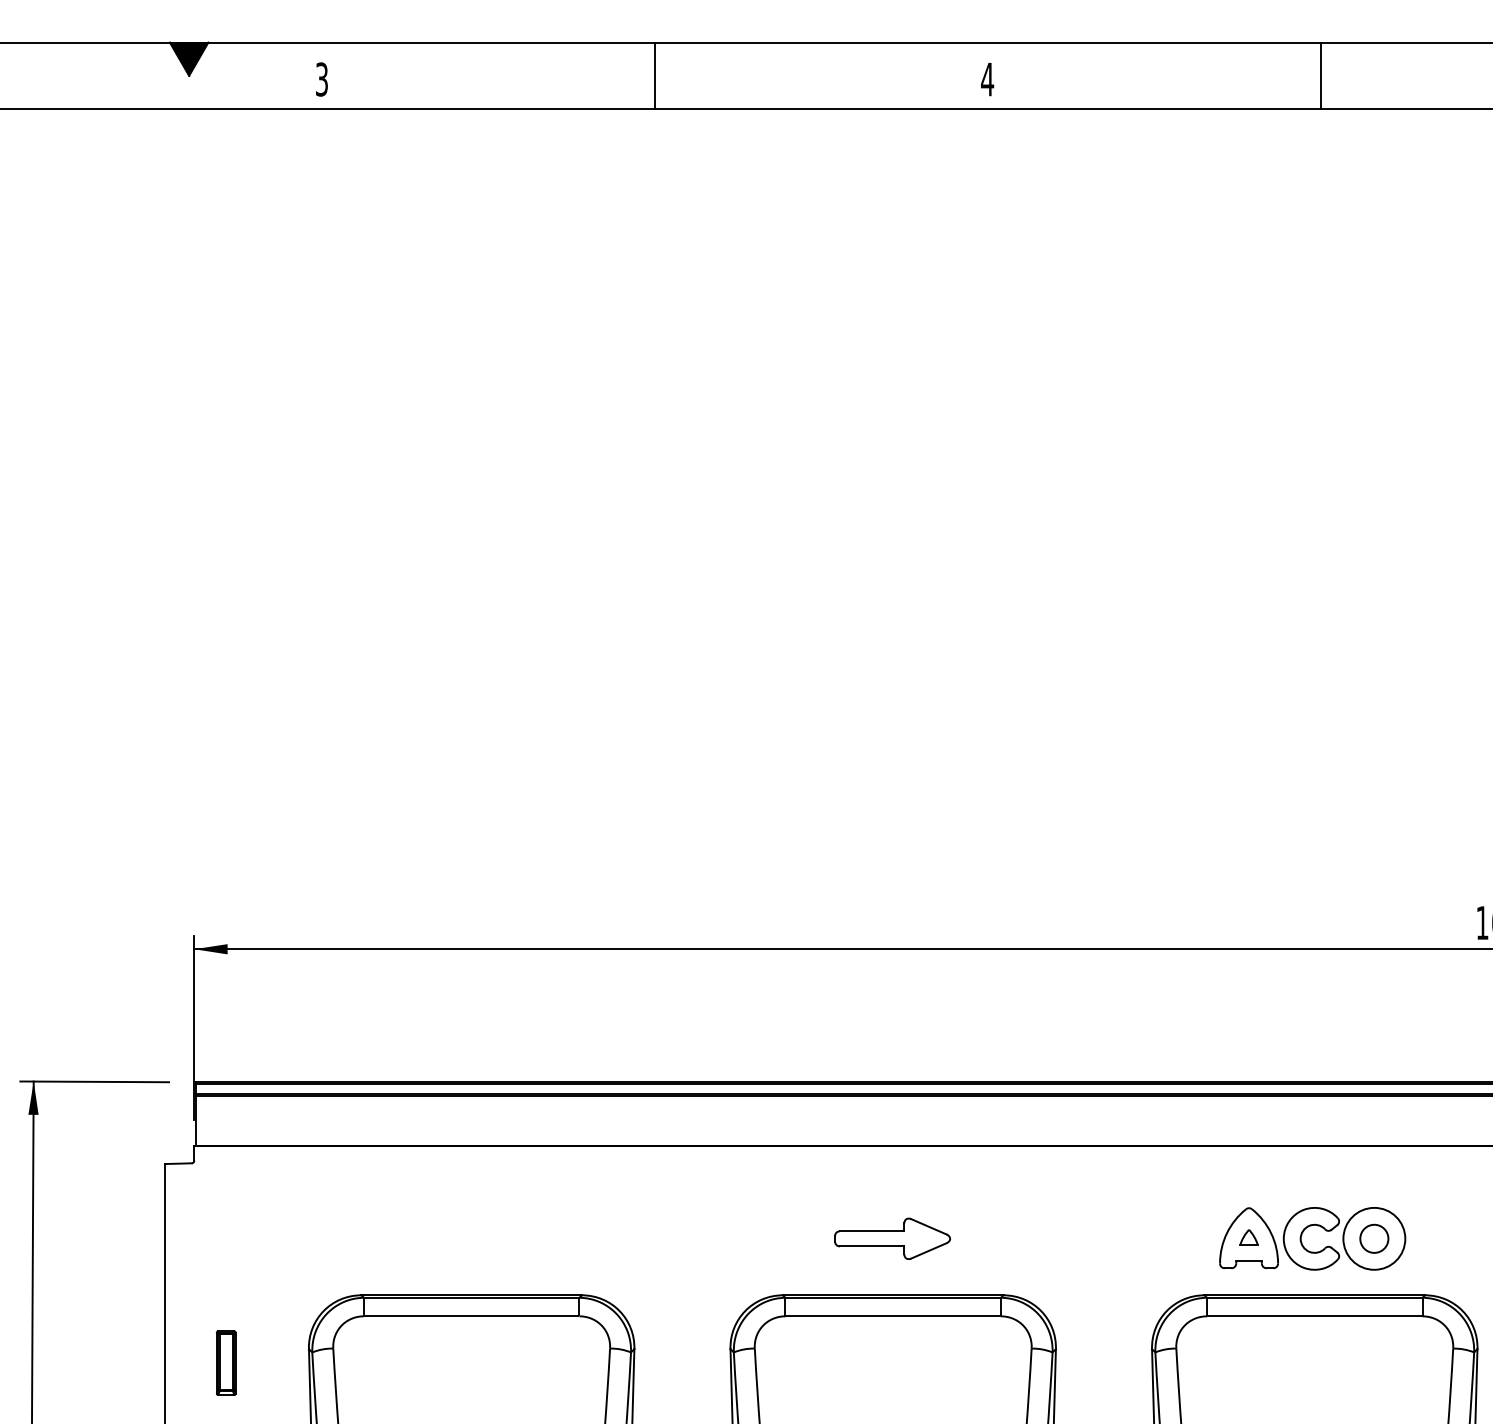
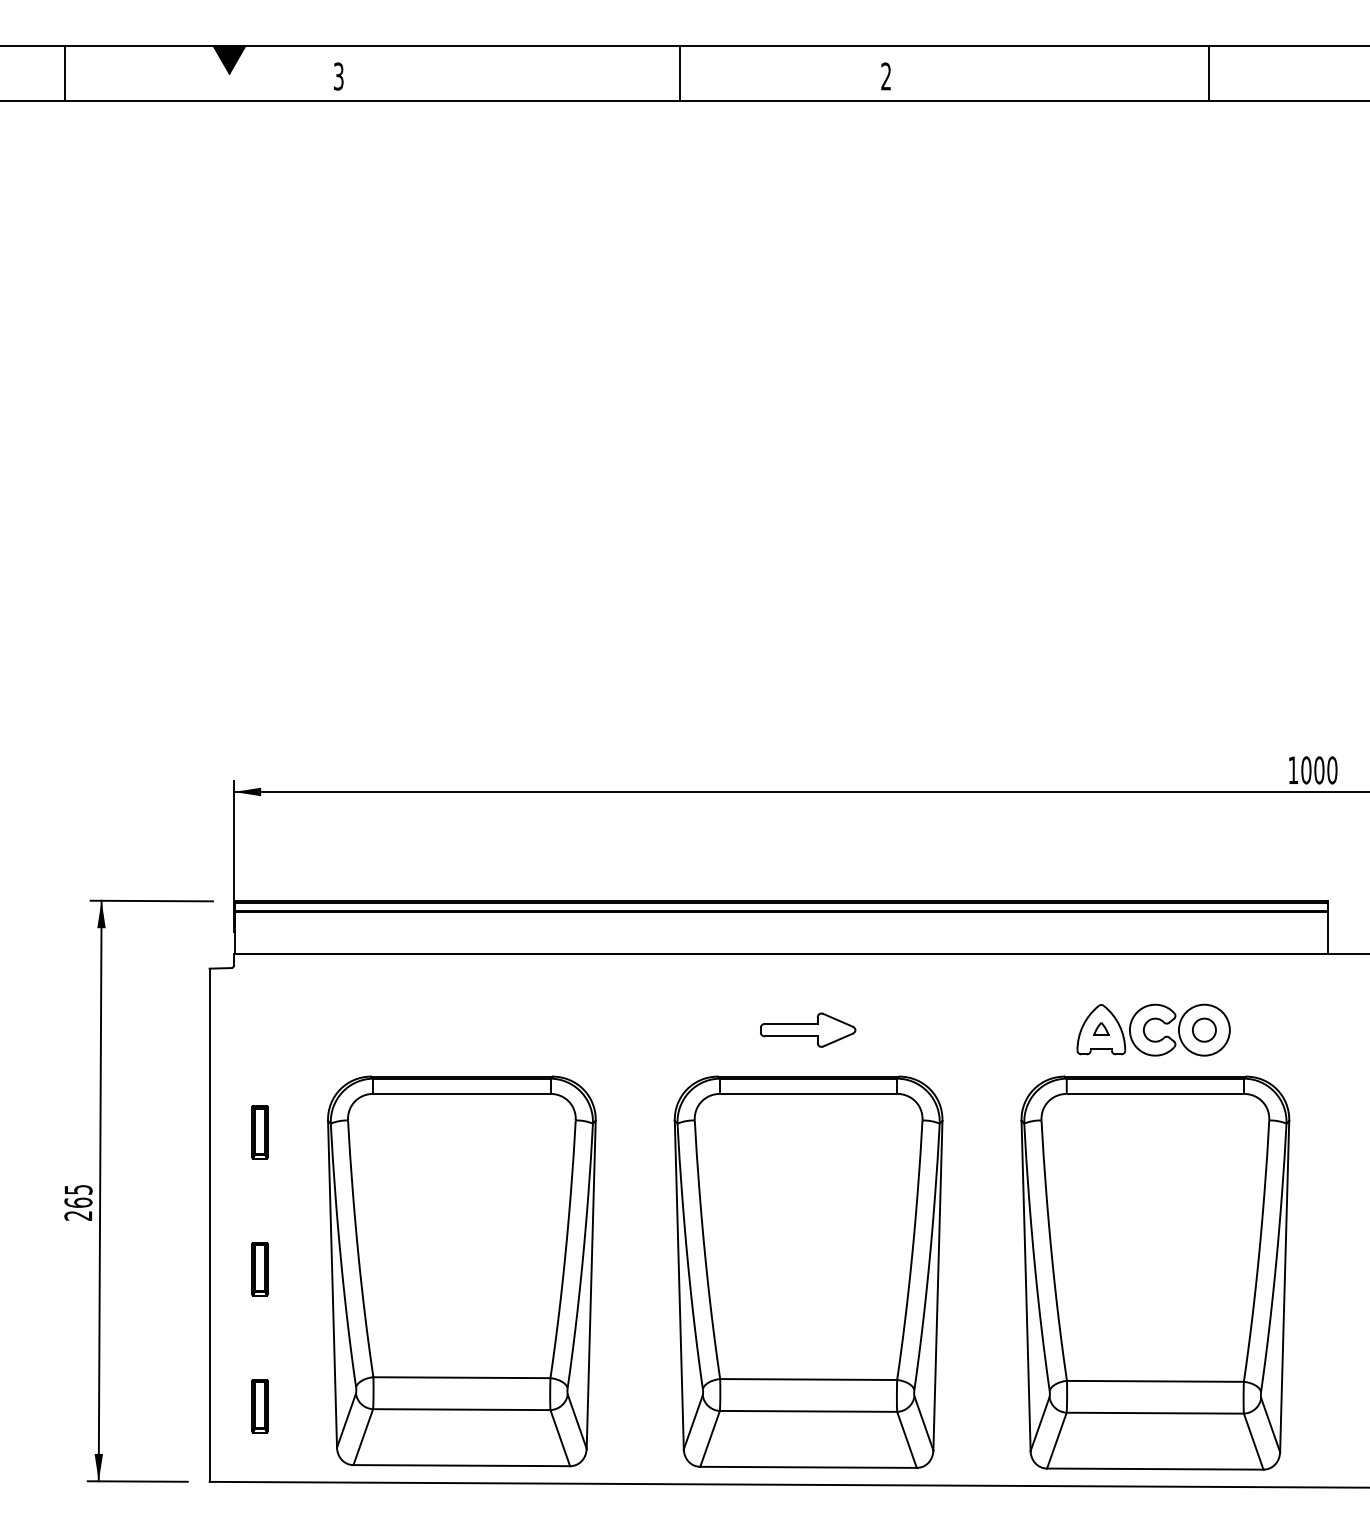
line: (654, 75) -> (679, 73), moved
line: (1320, 75) -> (1209, 73), moved
text: (986, 79) -> (885, 76), 4 -> 2

